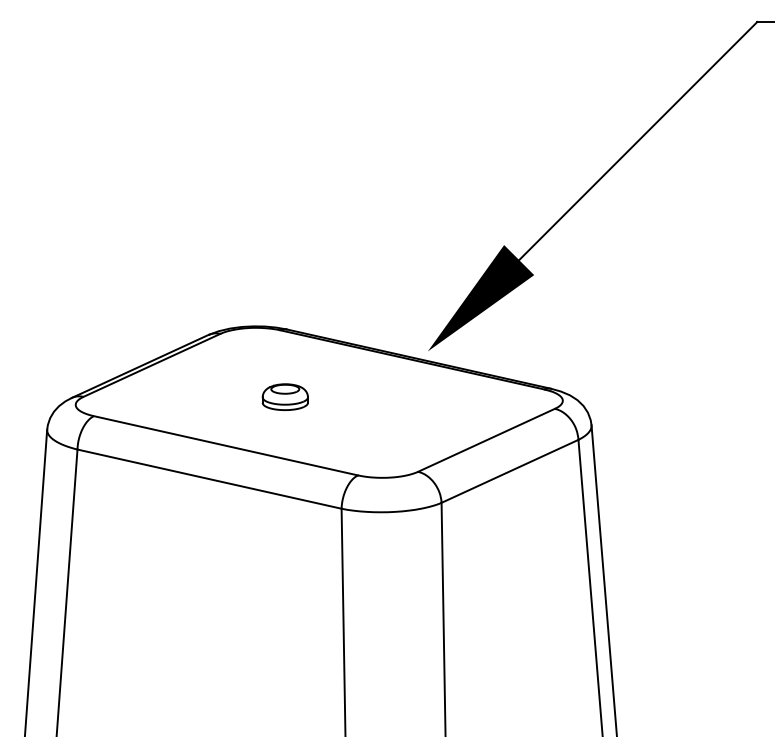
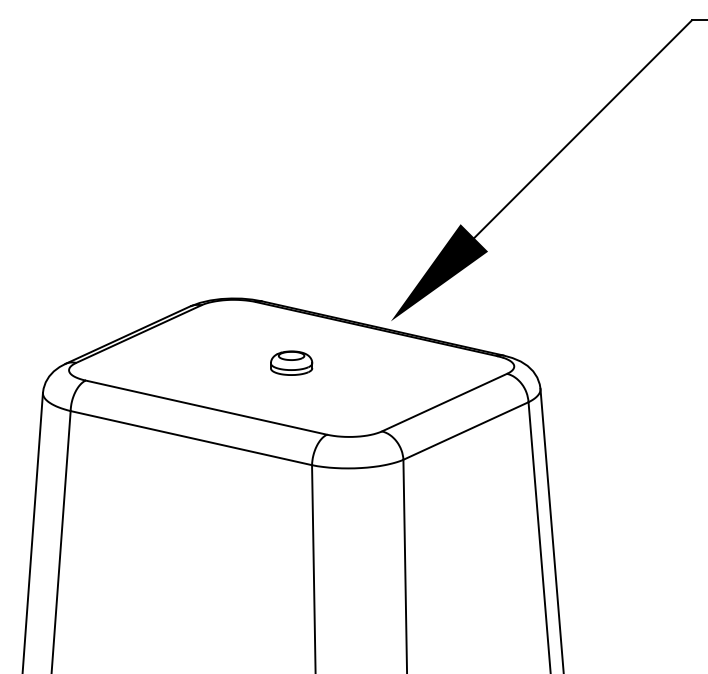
part: (285, 396) -> (291, 362), moved

